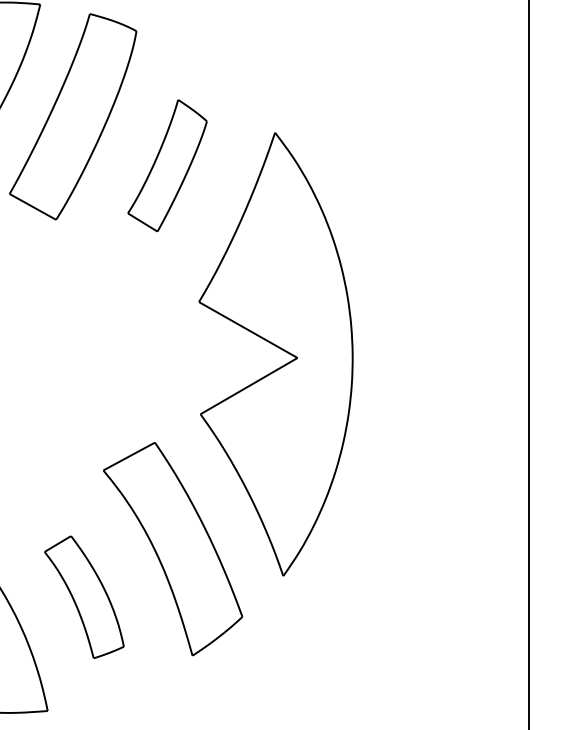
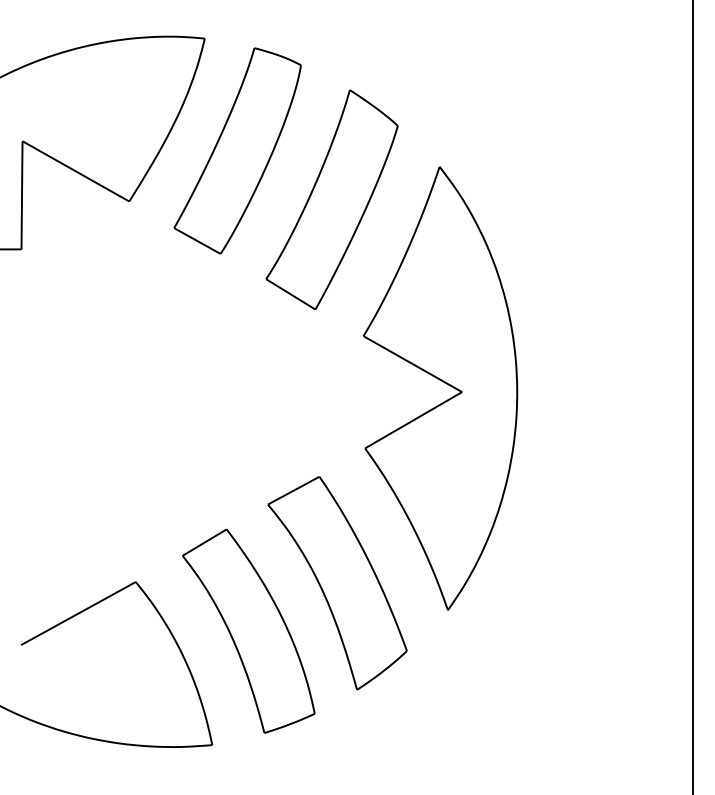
part: (166, 165) -> (331, 199), size x1.67
part: (83, 597) -> (248, 631), size x1.67

